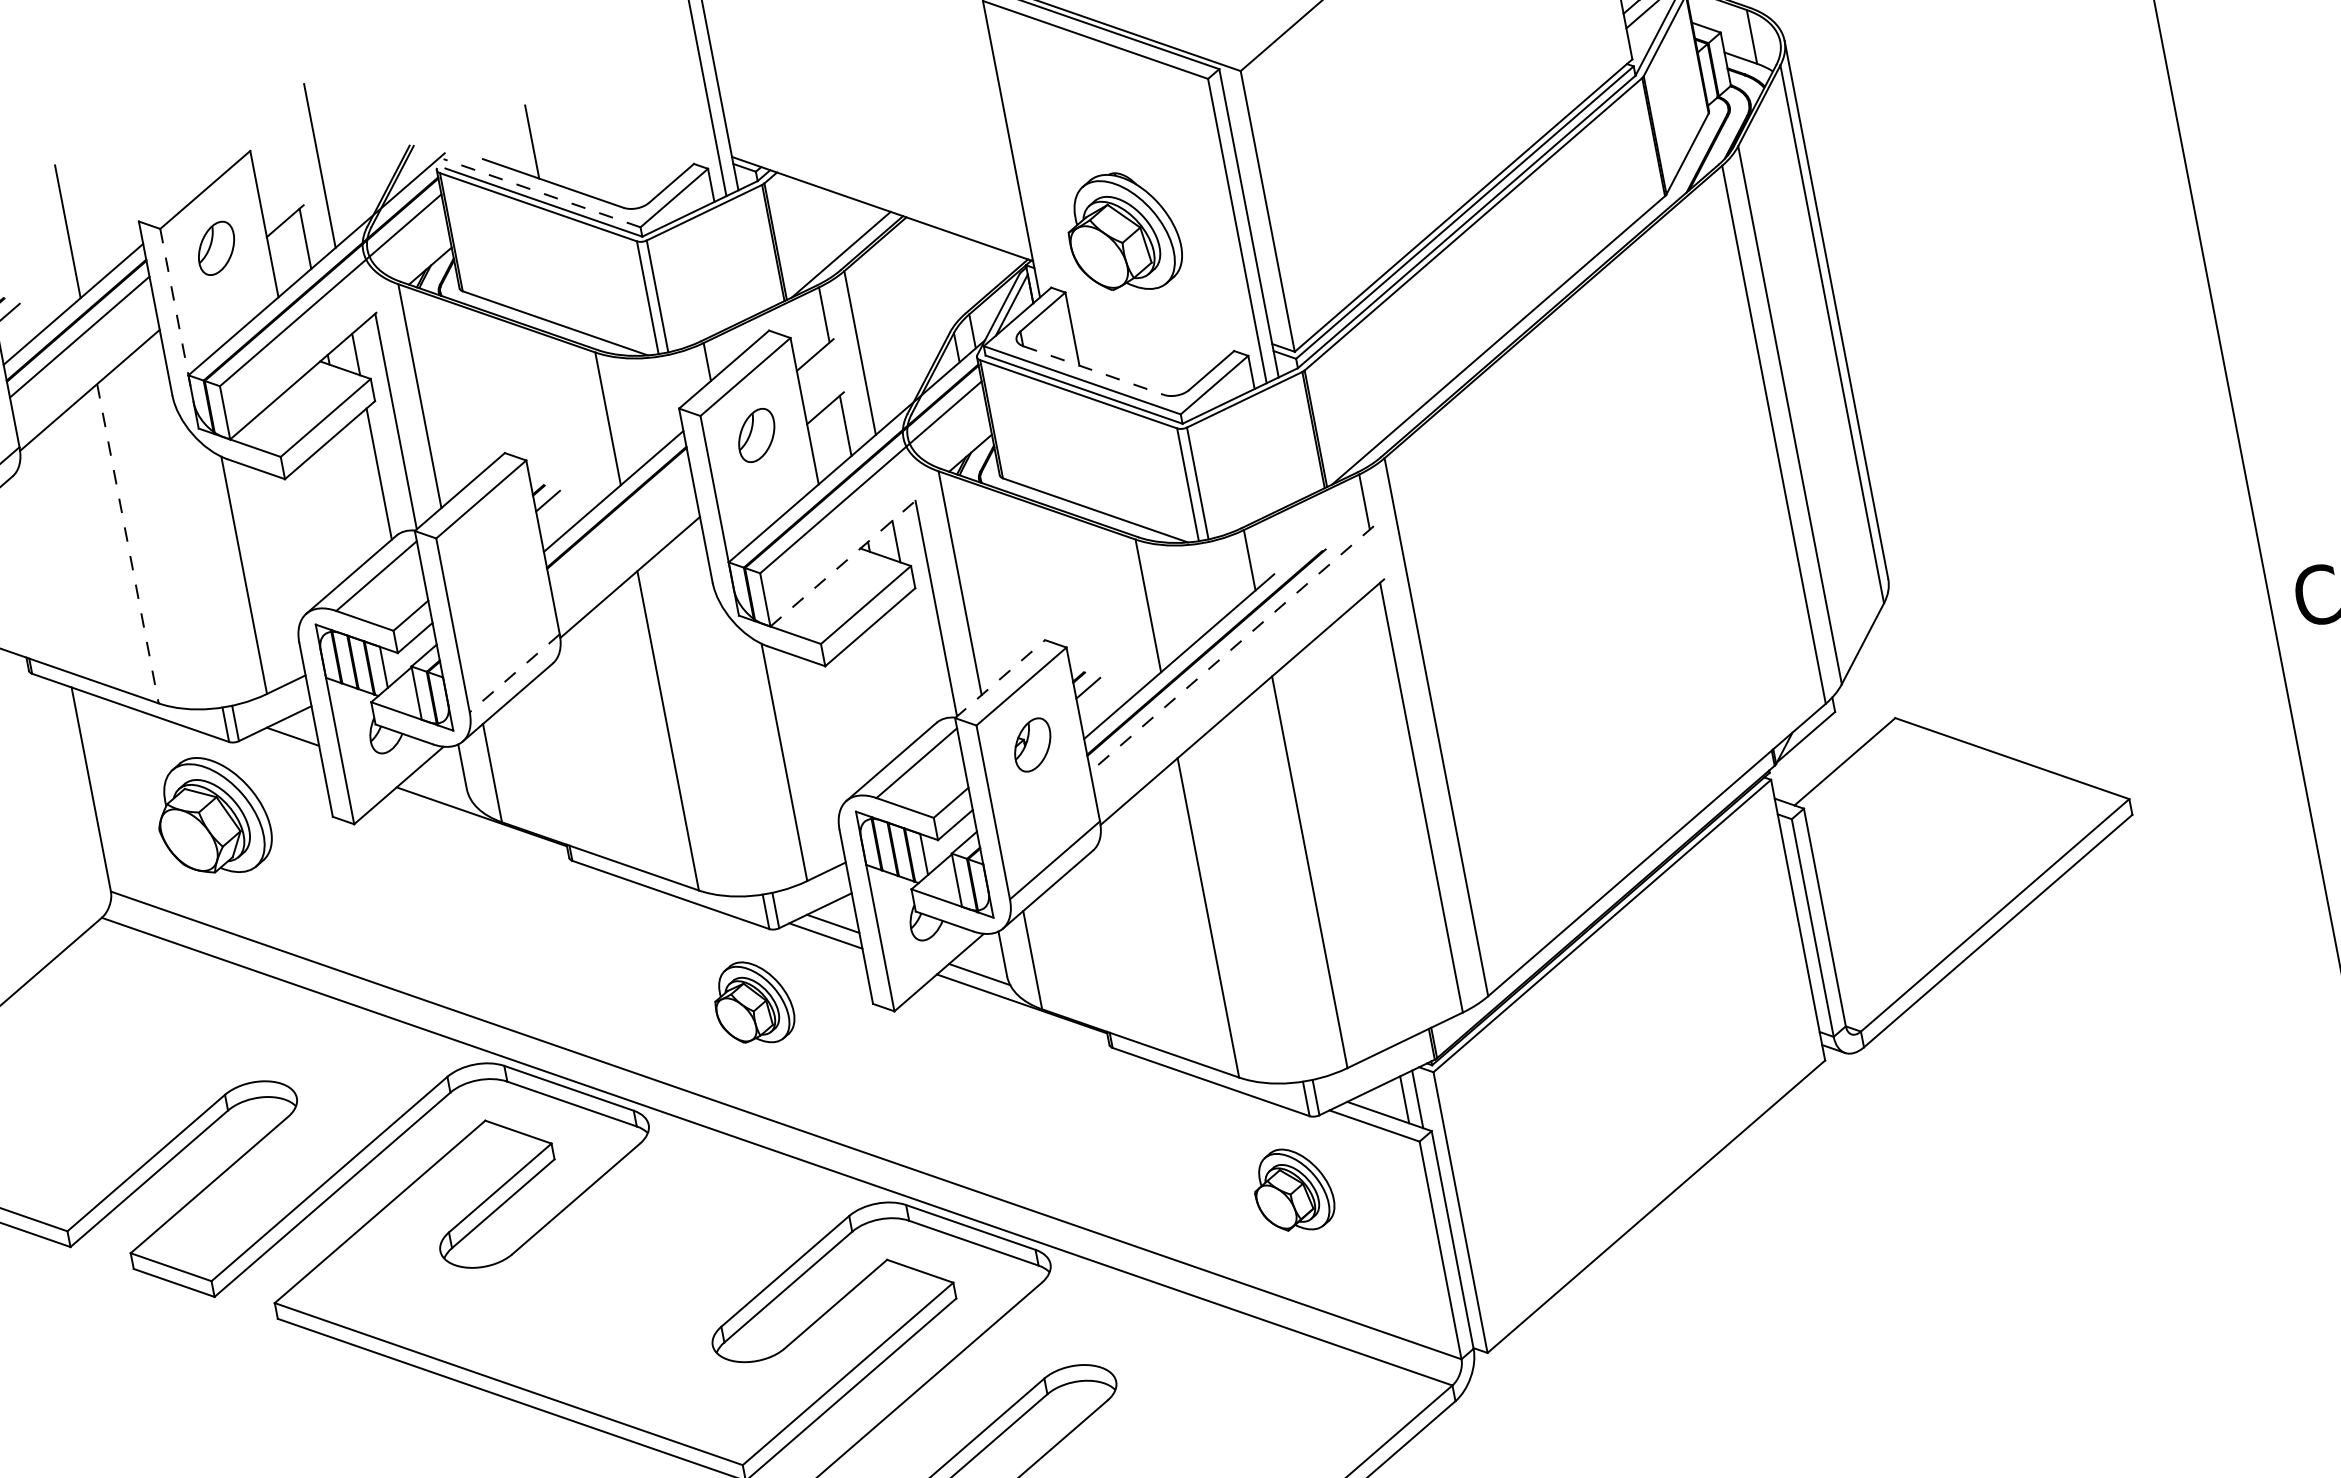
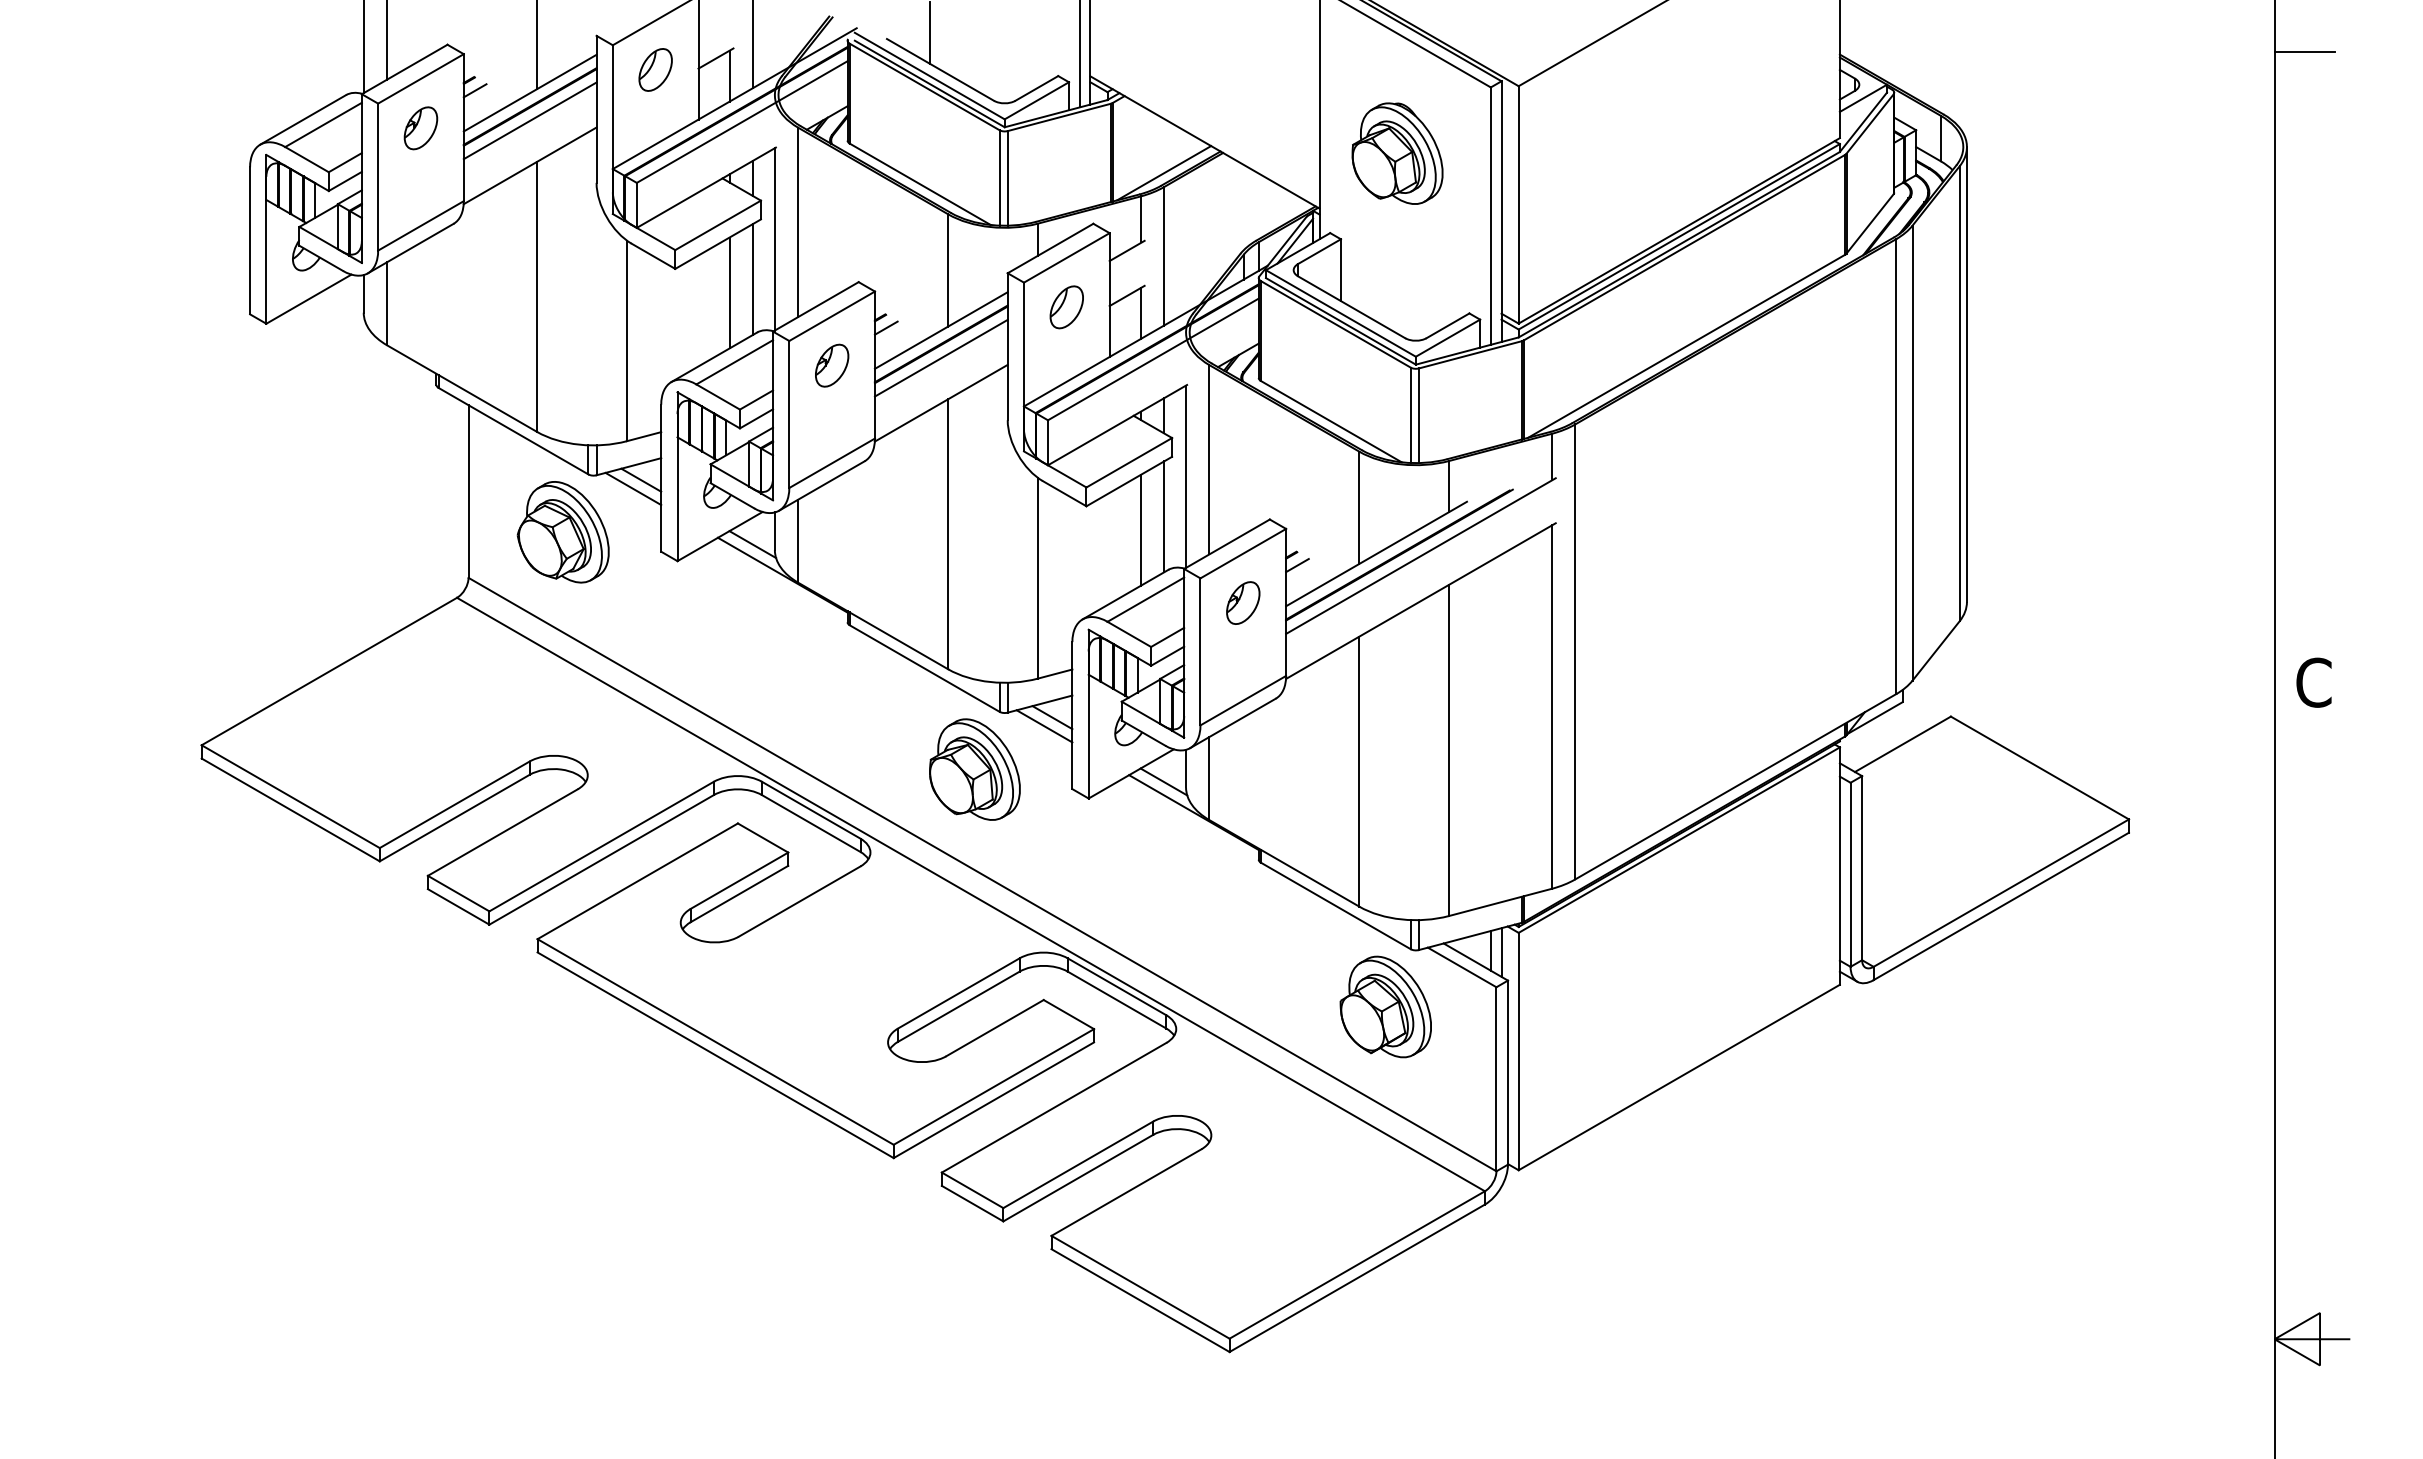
line: (541, 193) -> (929, 76), dashed -> solid
part: (1123, 232) -> (1397, 153), moved
line: (176, 315) -> (612, 118), dashed -> solid
line: (1093, 370) -> (1351, 307), dashed -> solid
line: (354, 494) -> (729, 292), added
line: (618, 523) -> (940, 357), added
line: (128, 544) -> (537, 297), dashed -> solid
part: (492, 557) -> (832, 365), added
line: (843, 562) -> (1117, 424), dashed -> solid
line: (1231, 649) -> (1420, 556), dashed -> solid
line: (919, 660) -> (1164, 516), added
line: (514, 673) -> (831, 463), dashed -> solid
line: (1000, 679) -> (1227, 544), dashed -> solid
line: (894, 681) -> (1140, 529), added
line: (285, 748) -> (633, 488), added
line: (439, 787) -> (752, 544), added
part: (752, 1002) -> (974, 769), size x1.43
part: (1292, 1189) -> (1385, 1006), size x1.43

